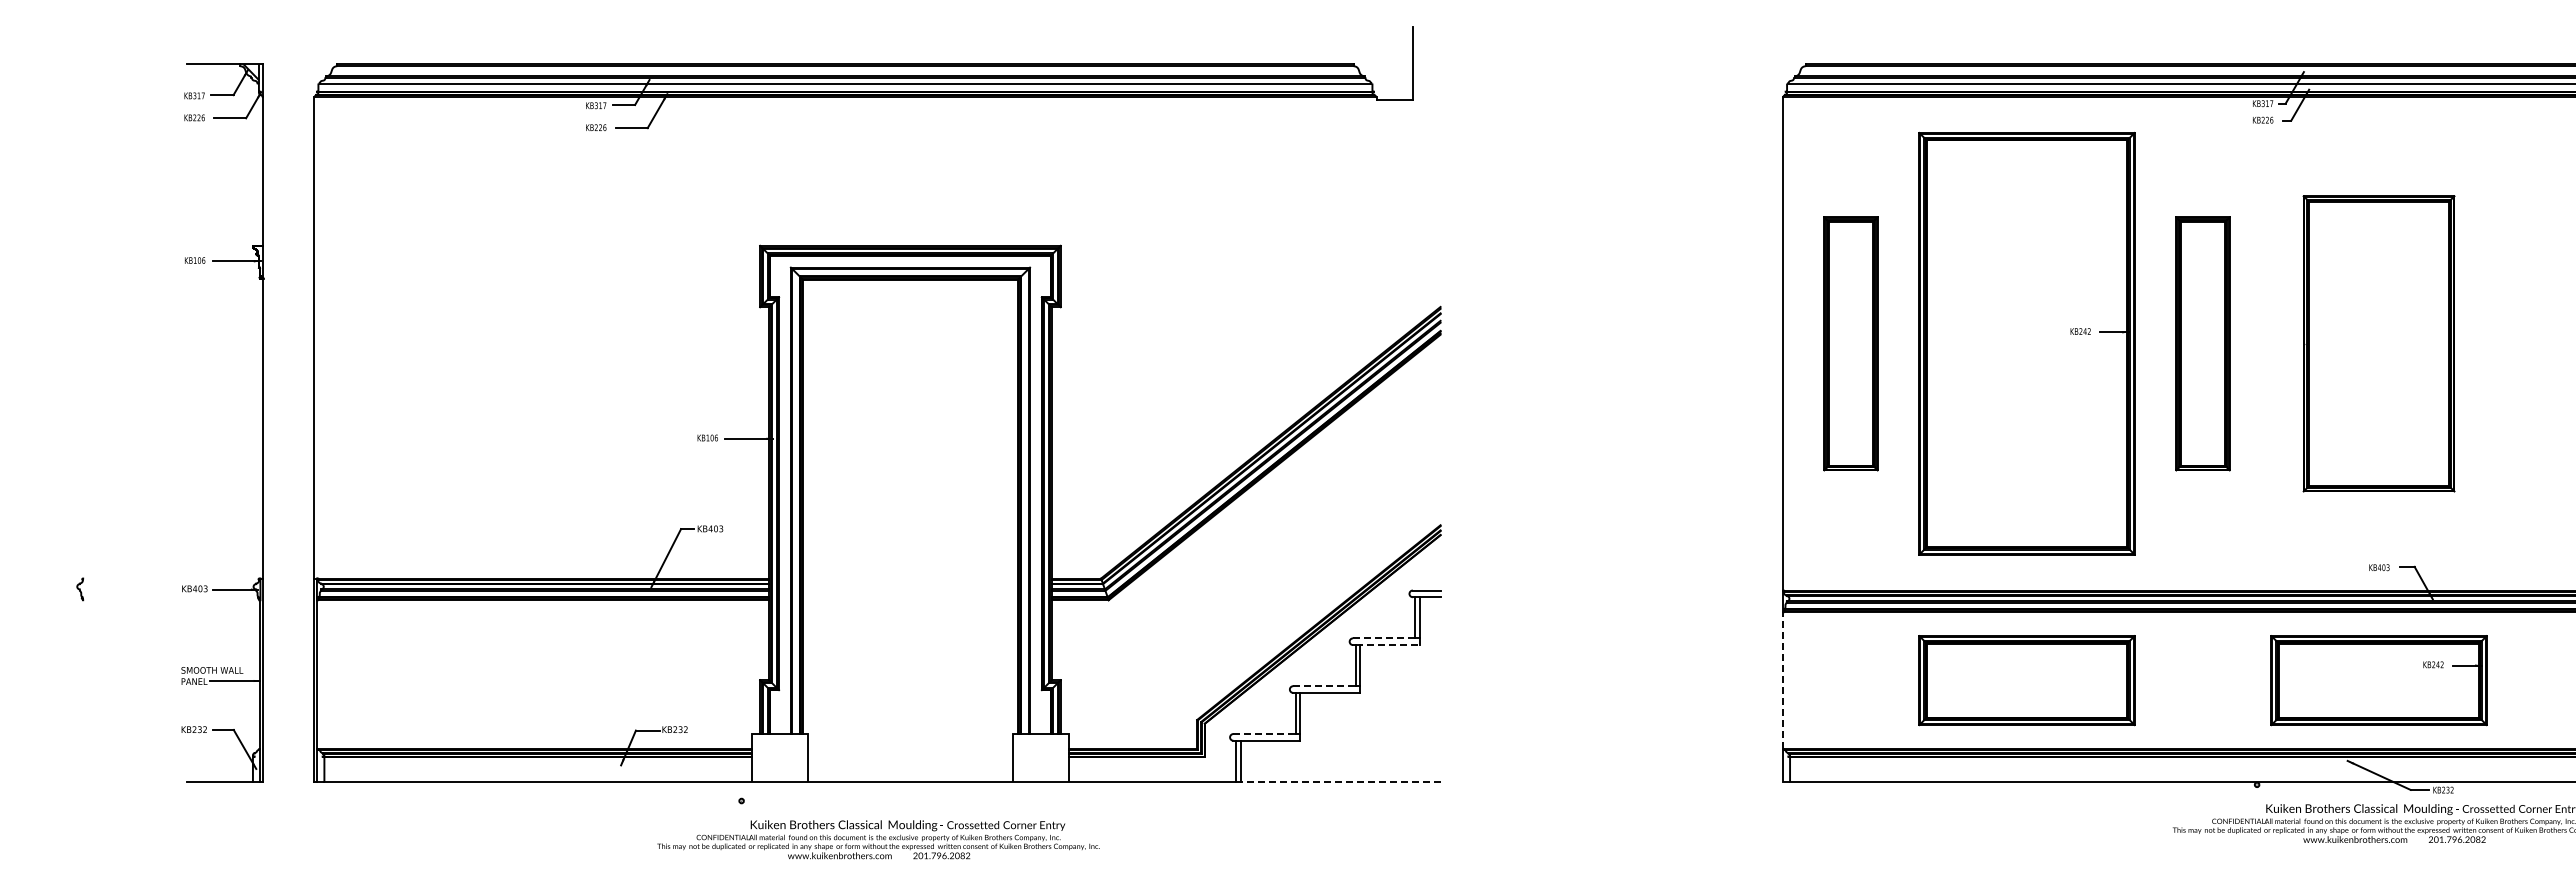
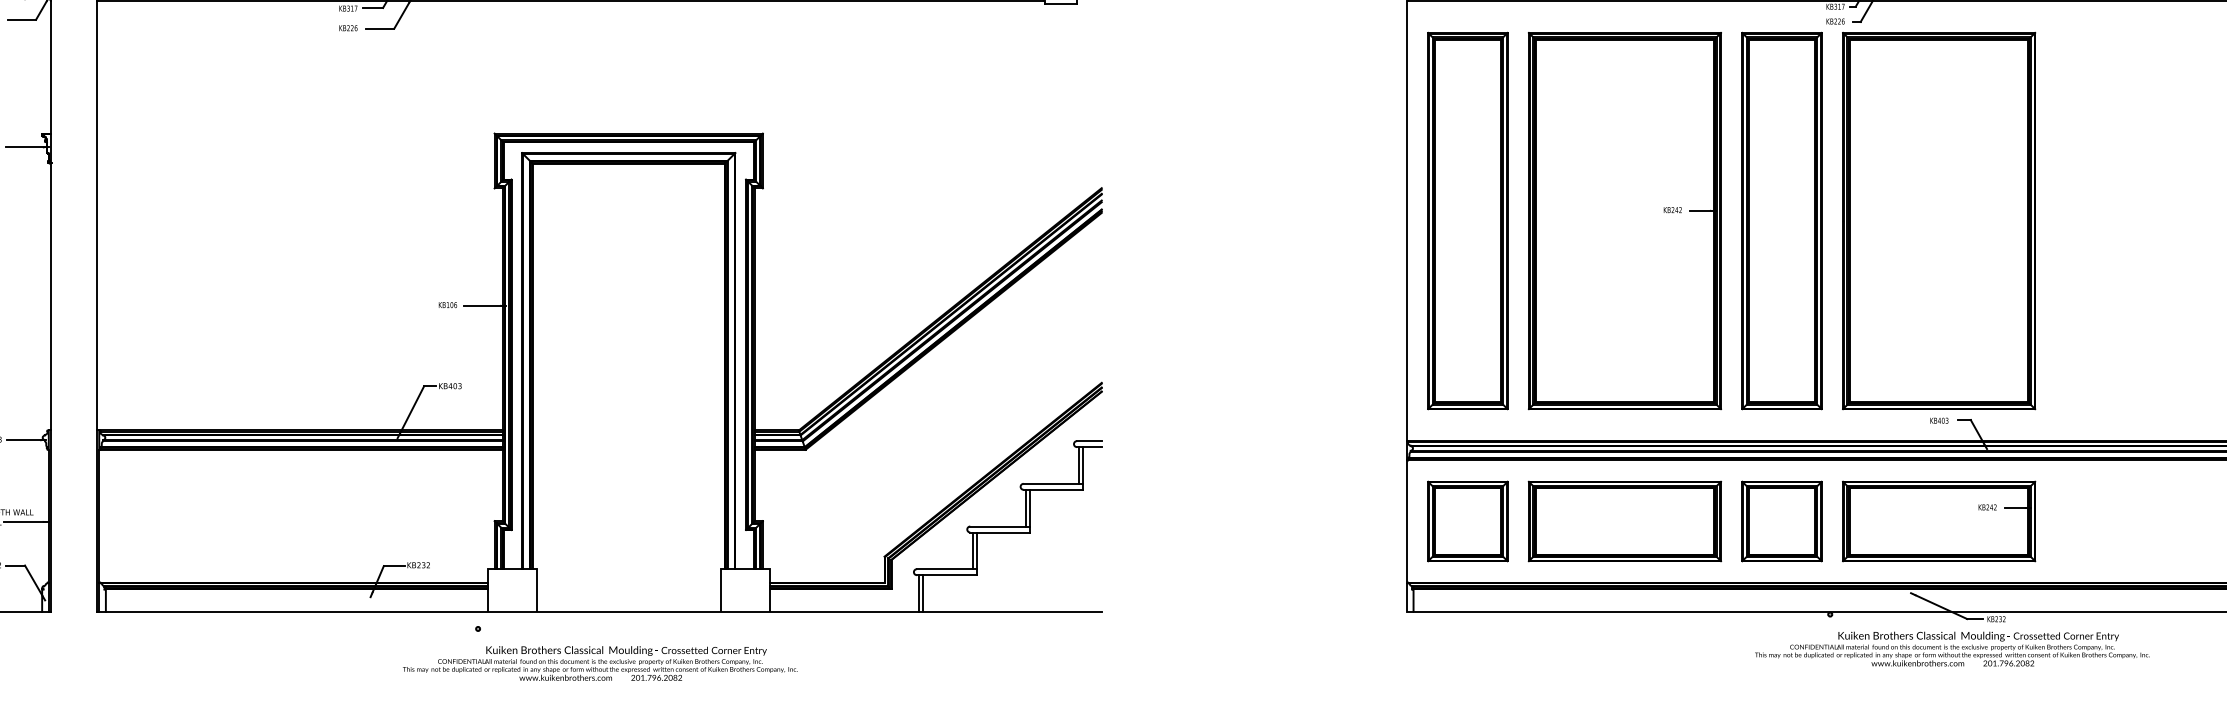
part: (1850, 343) -> (1467, 220), size x1.67
part: (2202, 343) -> (1781, 220), size x1.67
part: (2378, 343) -> (1938, 220), size x1.43
line: (1384, 638) -> (1051, 483), dashed -> solid
line: (1388, 645) -> (1055, 490), dashed -> solid
line: (1782, 680) -> (1406, 521), dashed -> solid
part: (1850, 680) -> (1467, 521), added
part: (2202, 680) -> (1781, 521), added
line: (1324, 686) -> (998, 526), dashed -> solid
line: (1265, 734) -> (945, 569), dashed -> solid
line: (1338, 781) -> (1010, 611), dashed -> solid

